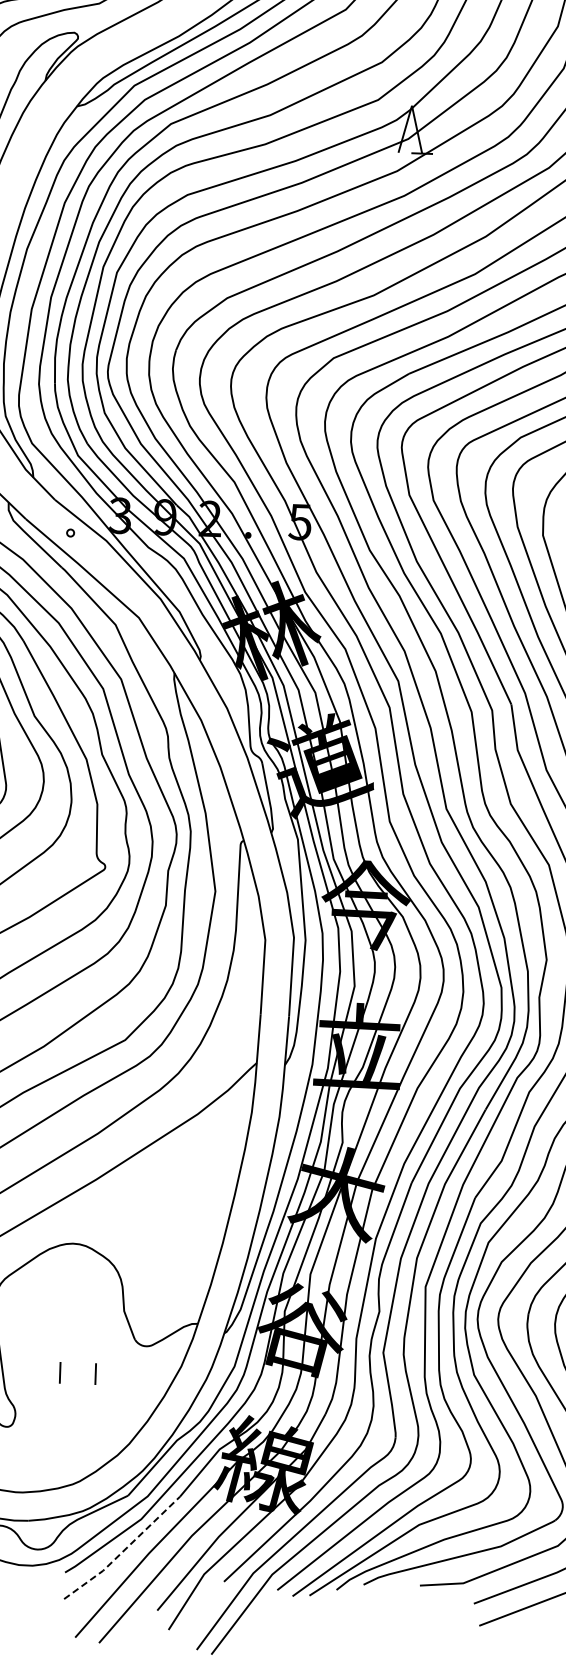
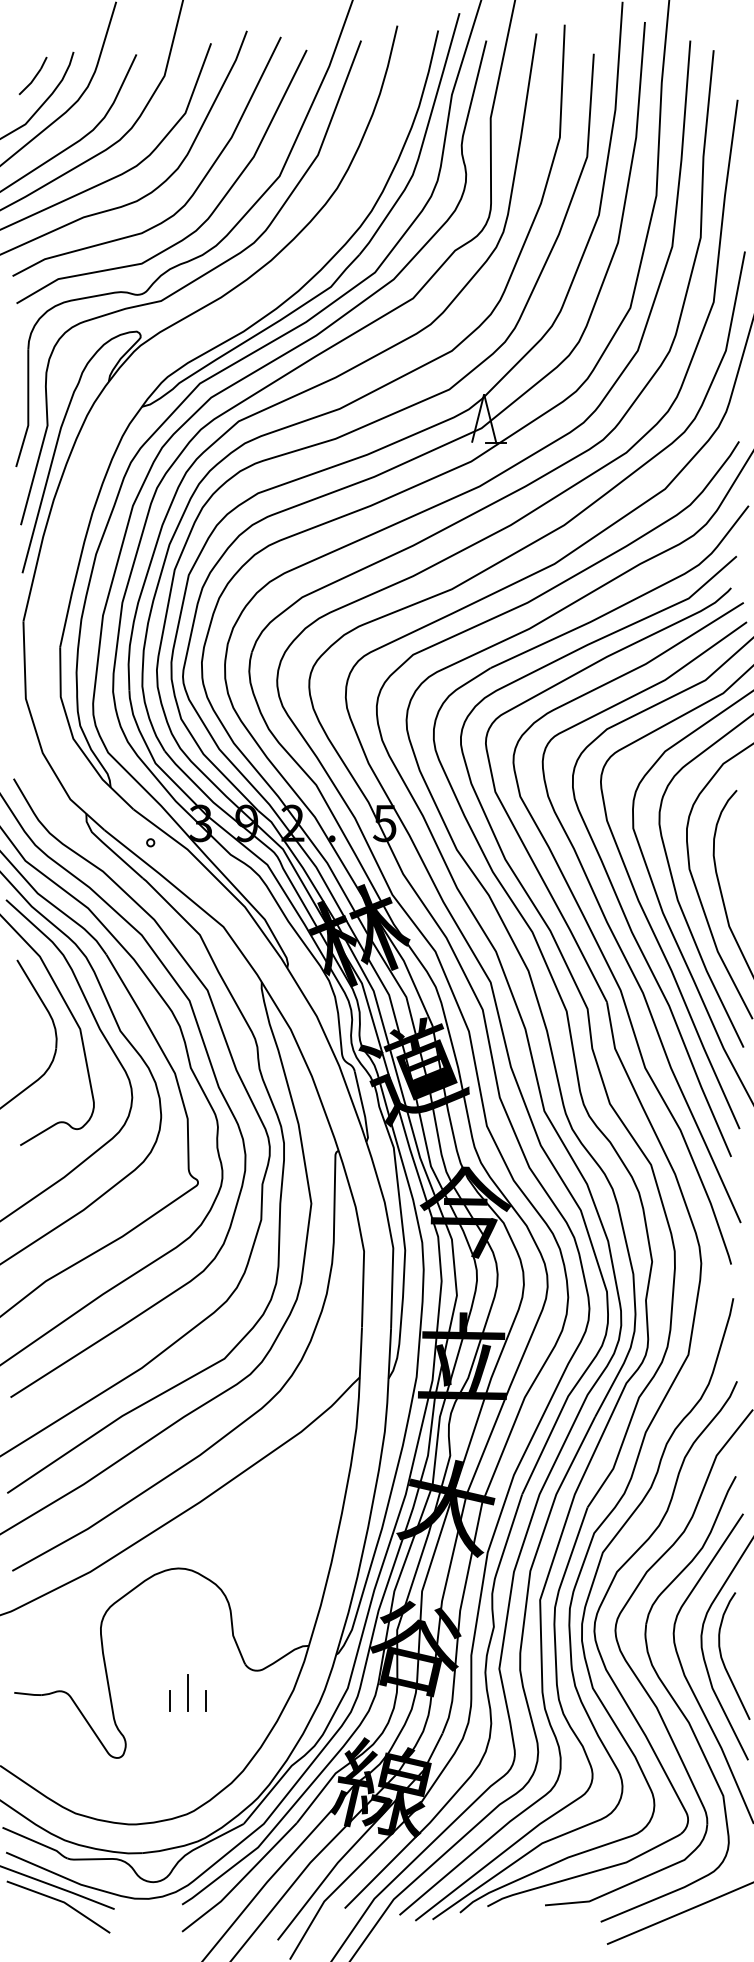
line: (78, 1365) -> (188, 1692), added
line: (123, 1550) -> (241, 1880), dashed -> solid

